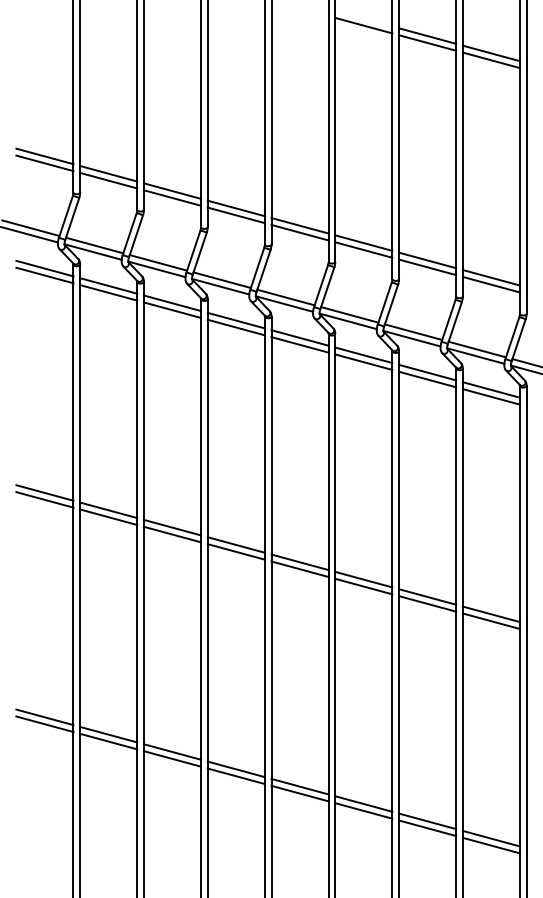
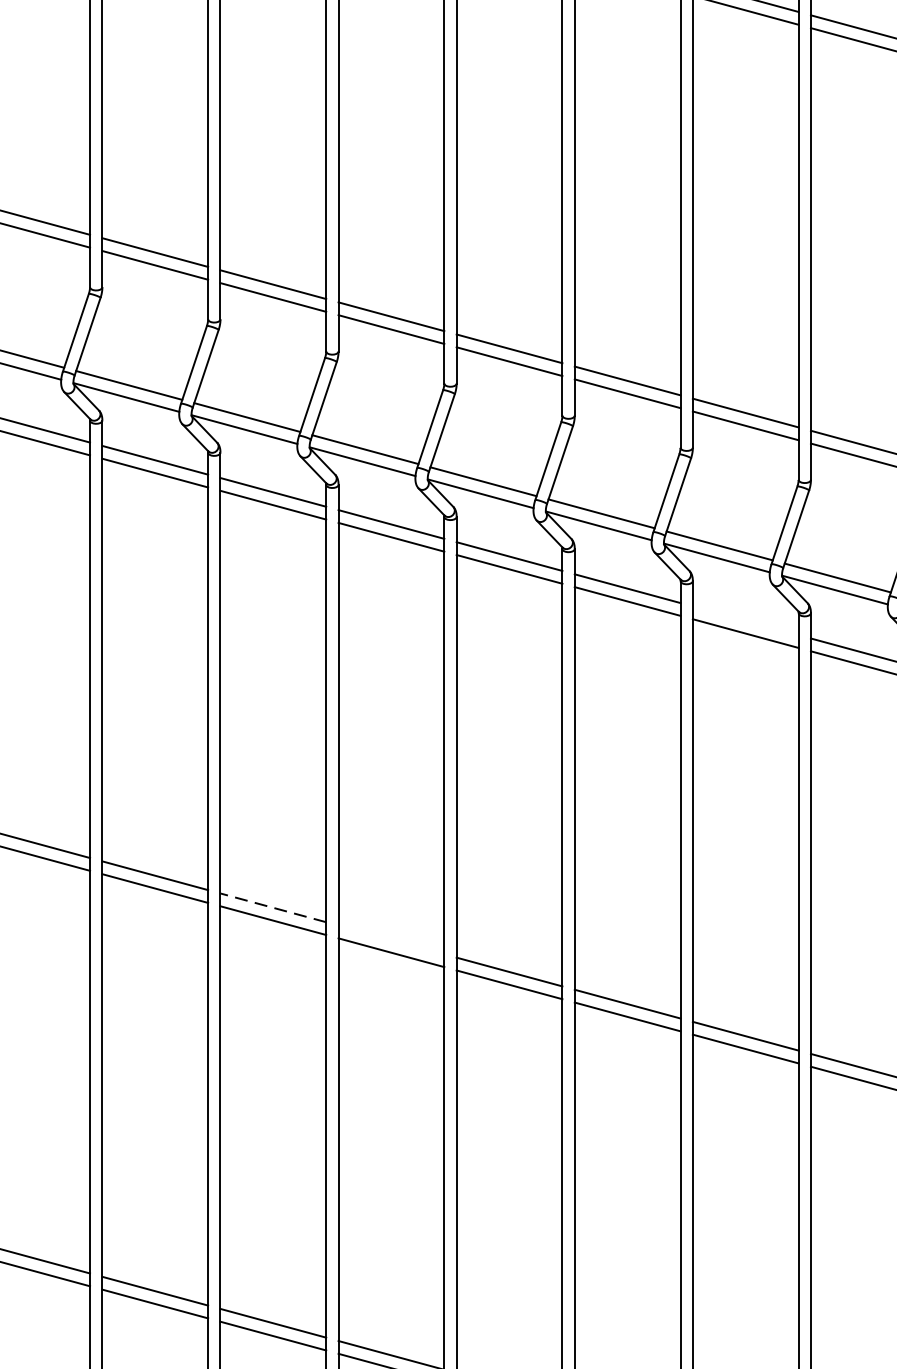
line: (427, 372) -> (745, 620), removed
line: (172, 527) -> (273, 907), solid -> dashed
line: (235, 544) -> (390, 939), removed

